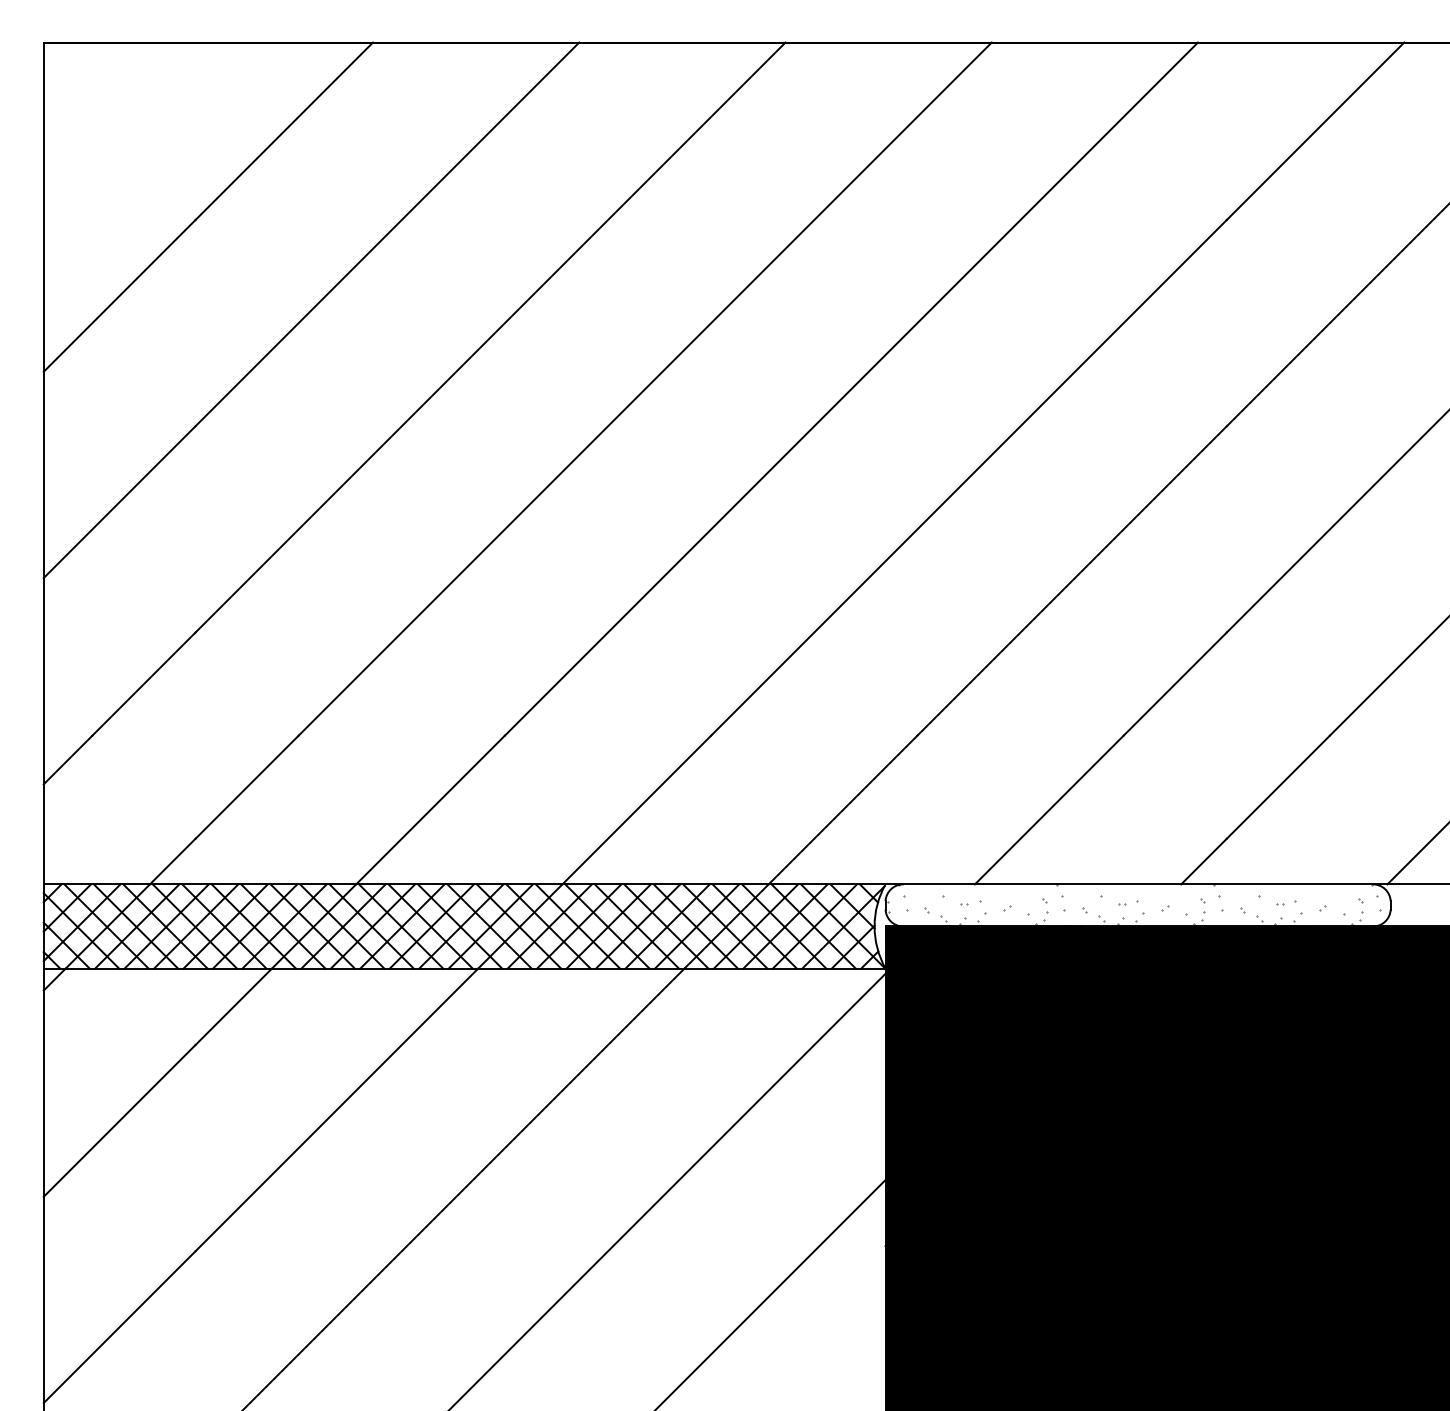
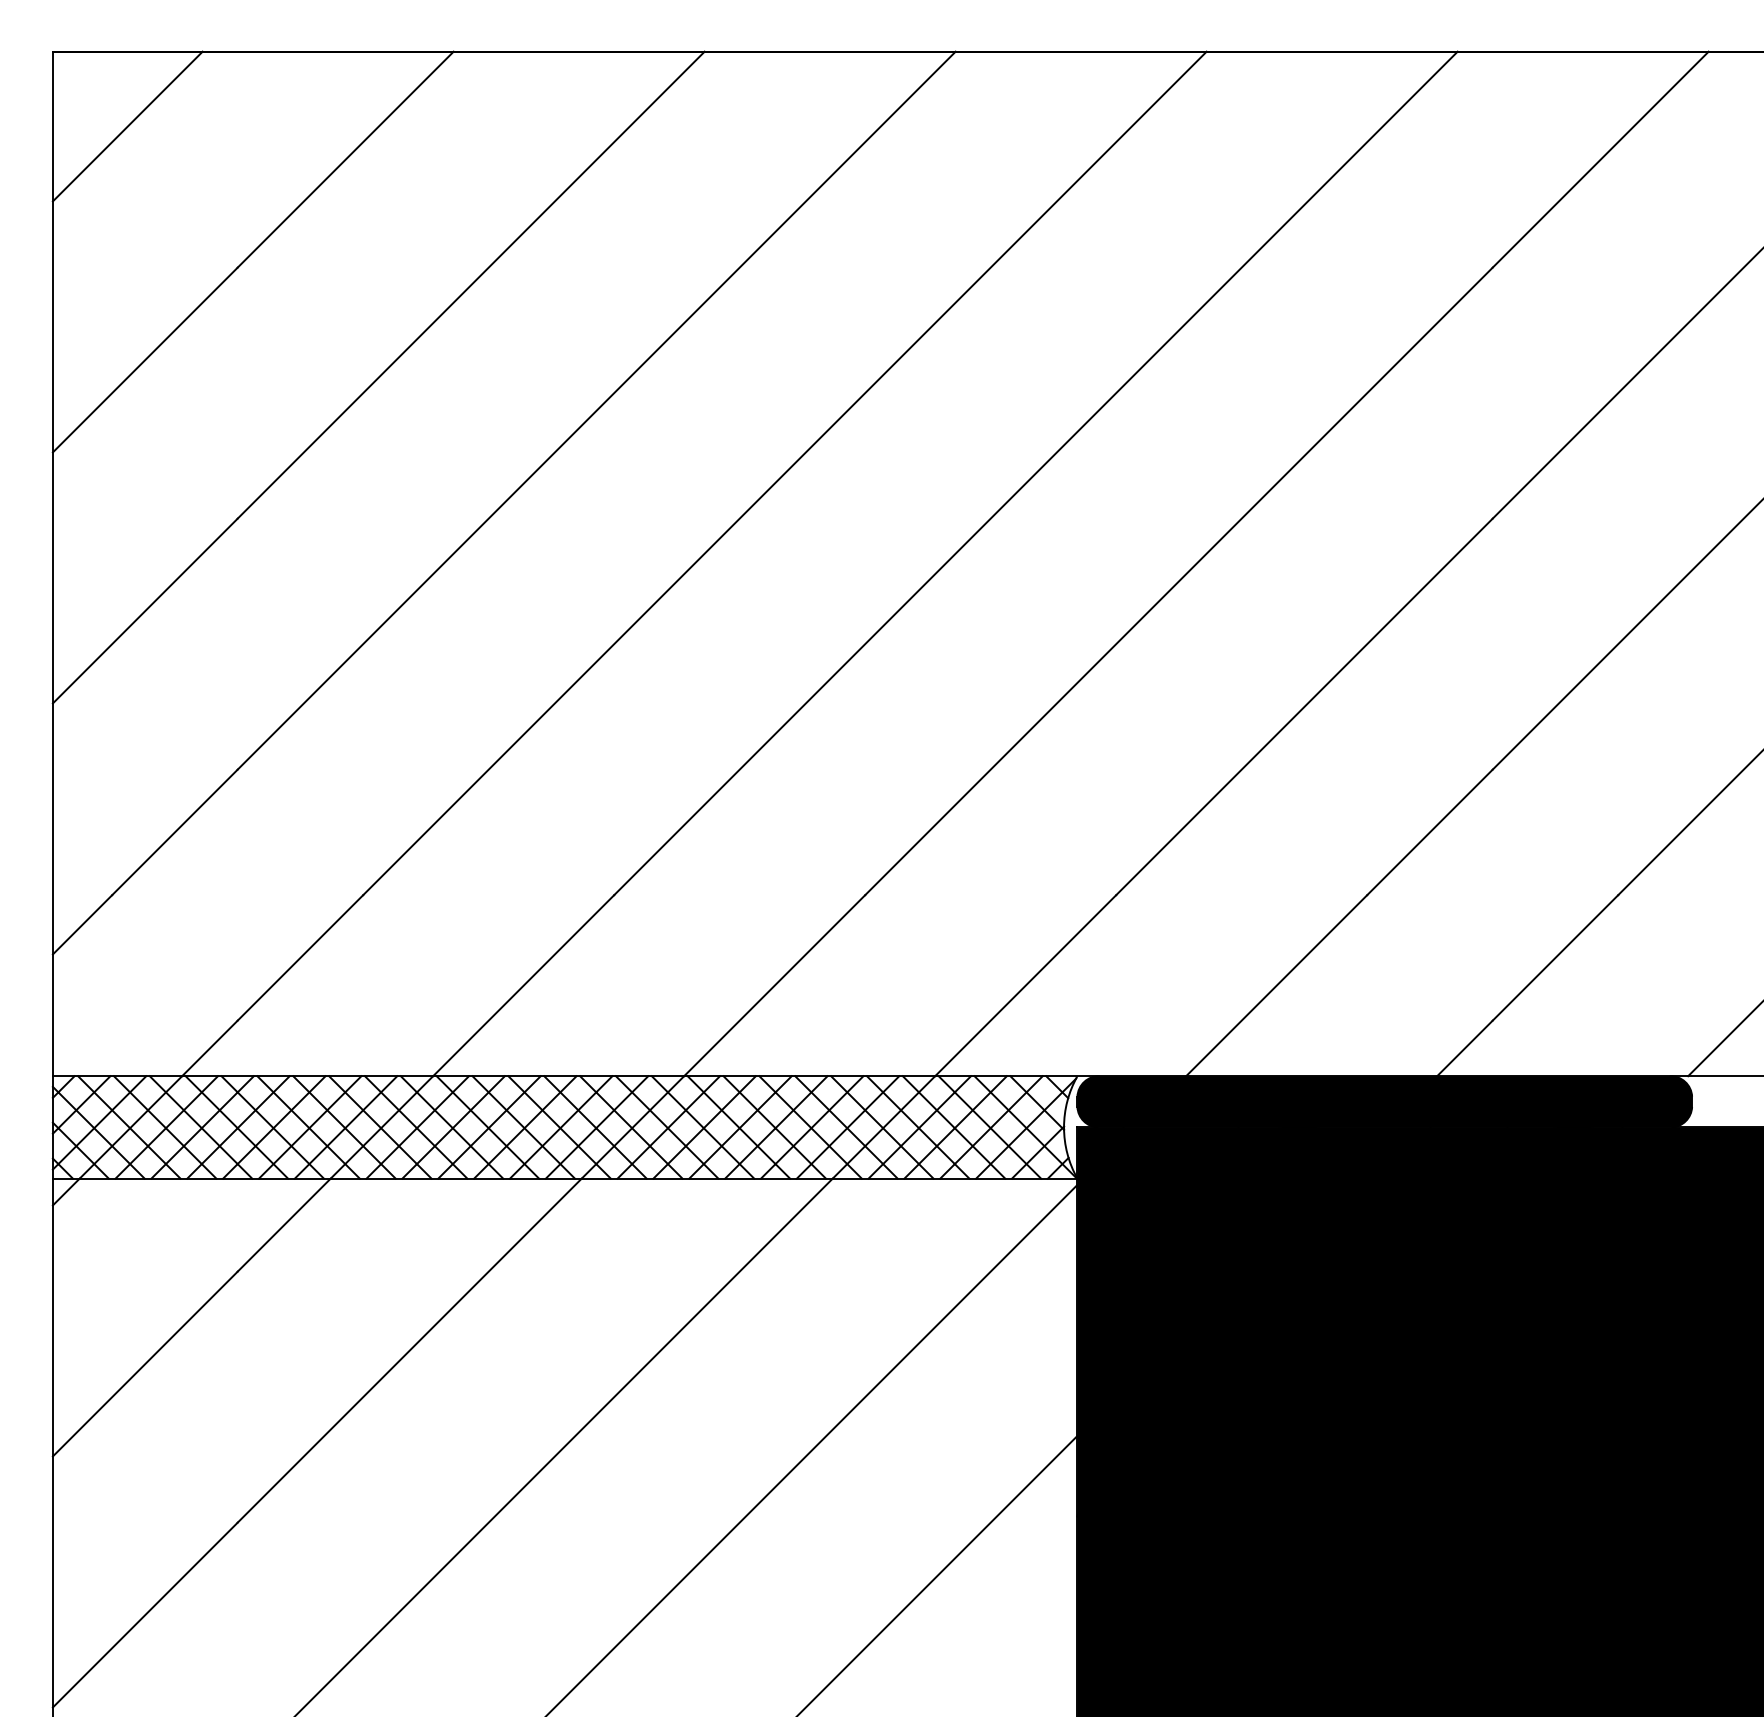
line: (105, 104) -> (127, 126), added
fill: (1137, 905) -> (1384, 1101), added

